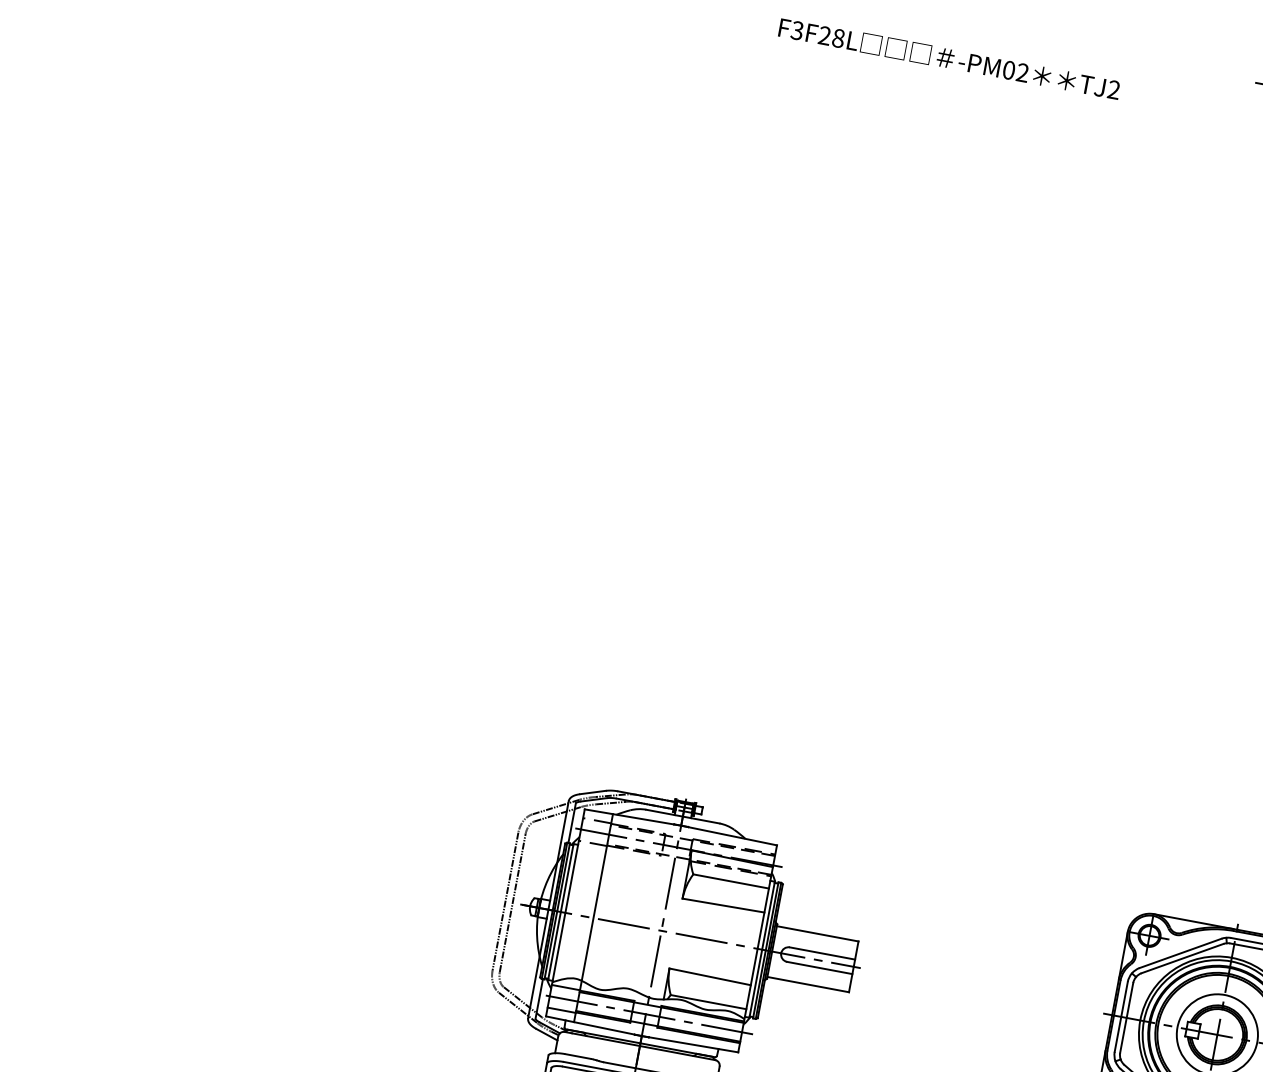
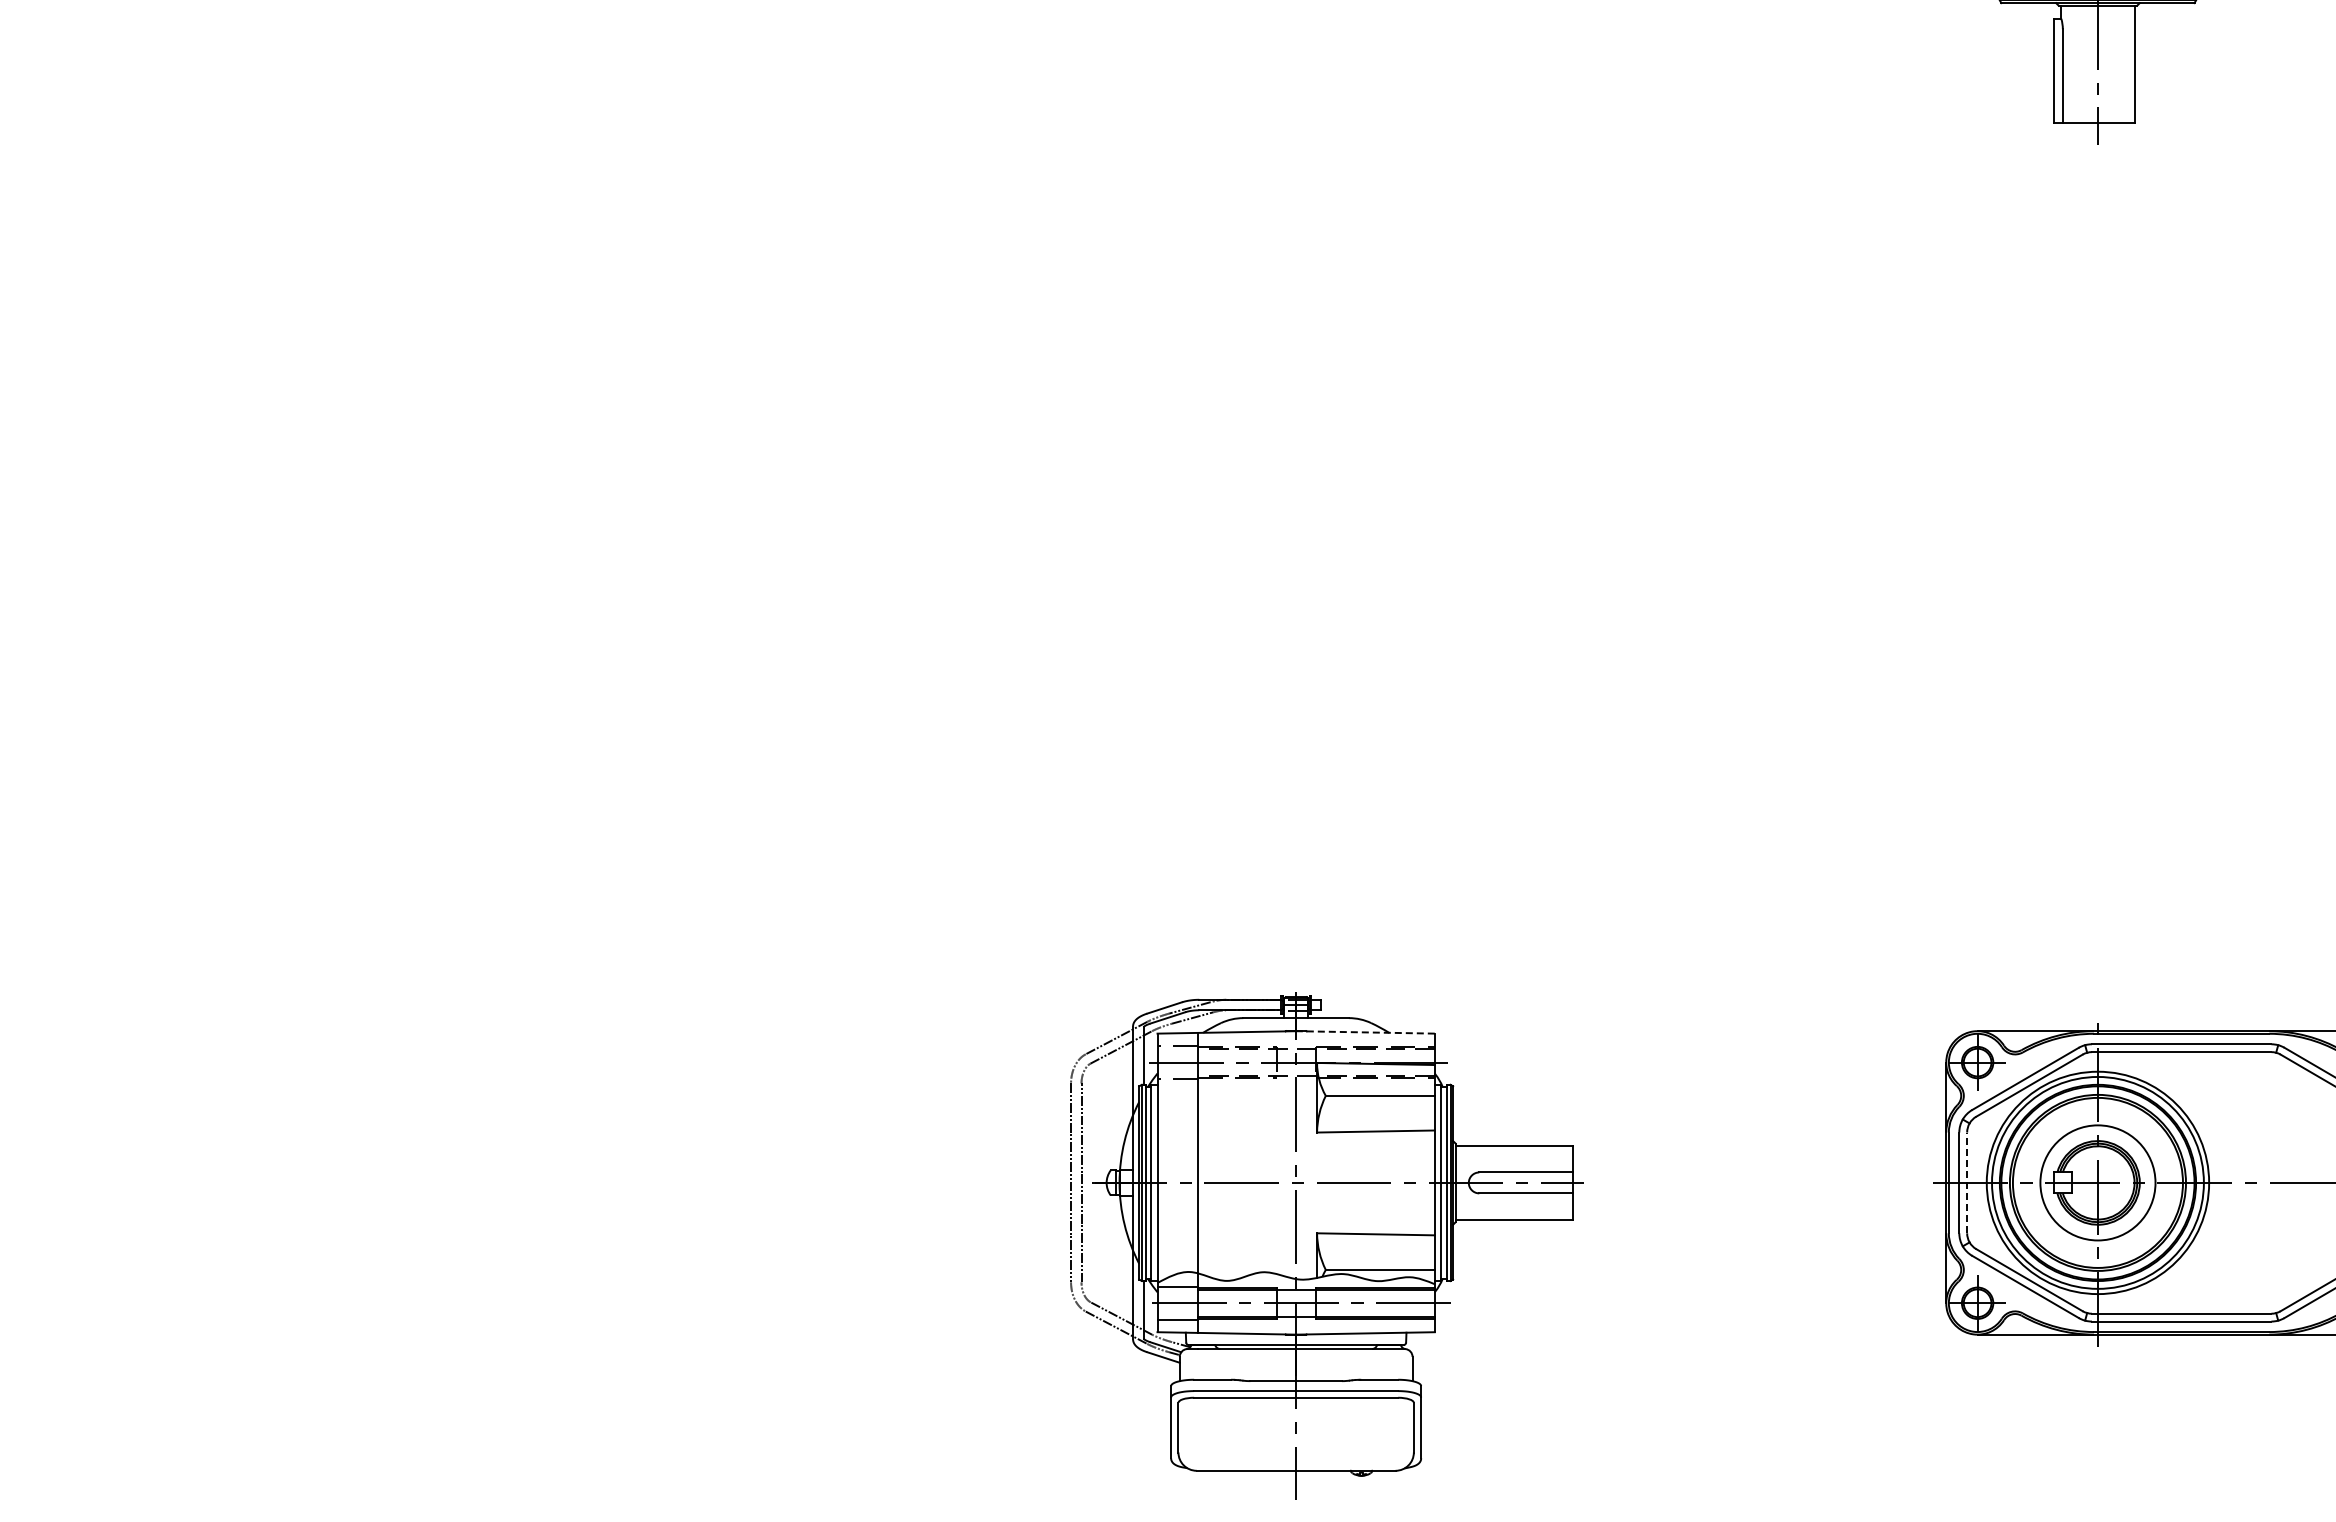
line: (728, 835) -> (1364, 1032), solid -> dashed
line: (1126, 1017) -> (1967, 1182), solid -> dashed

